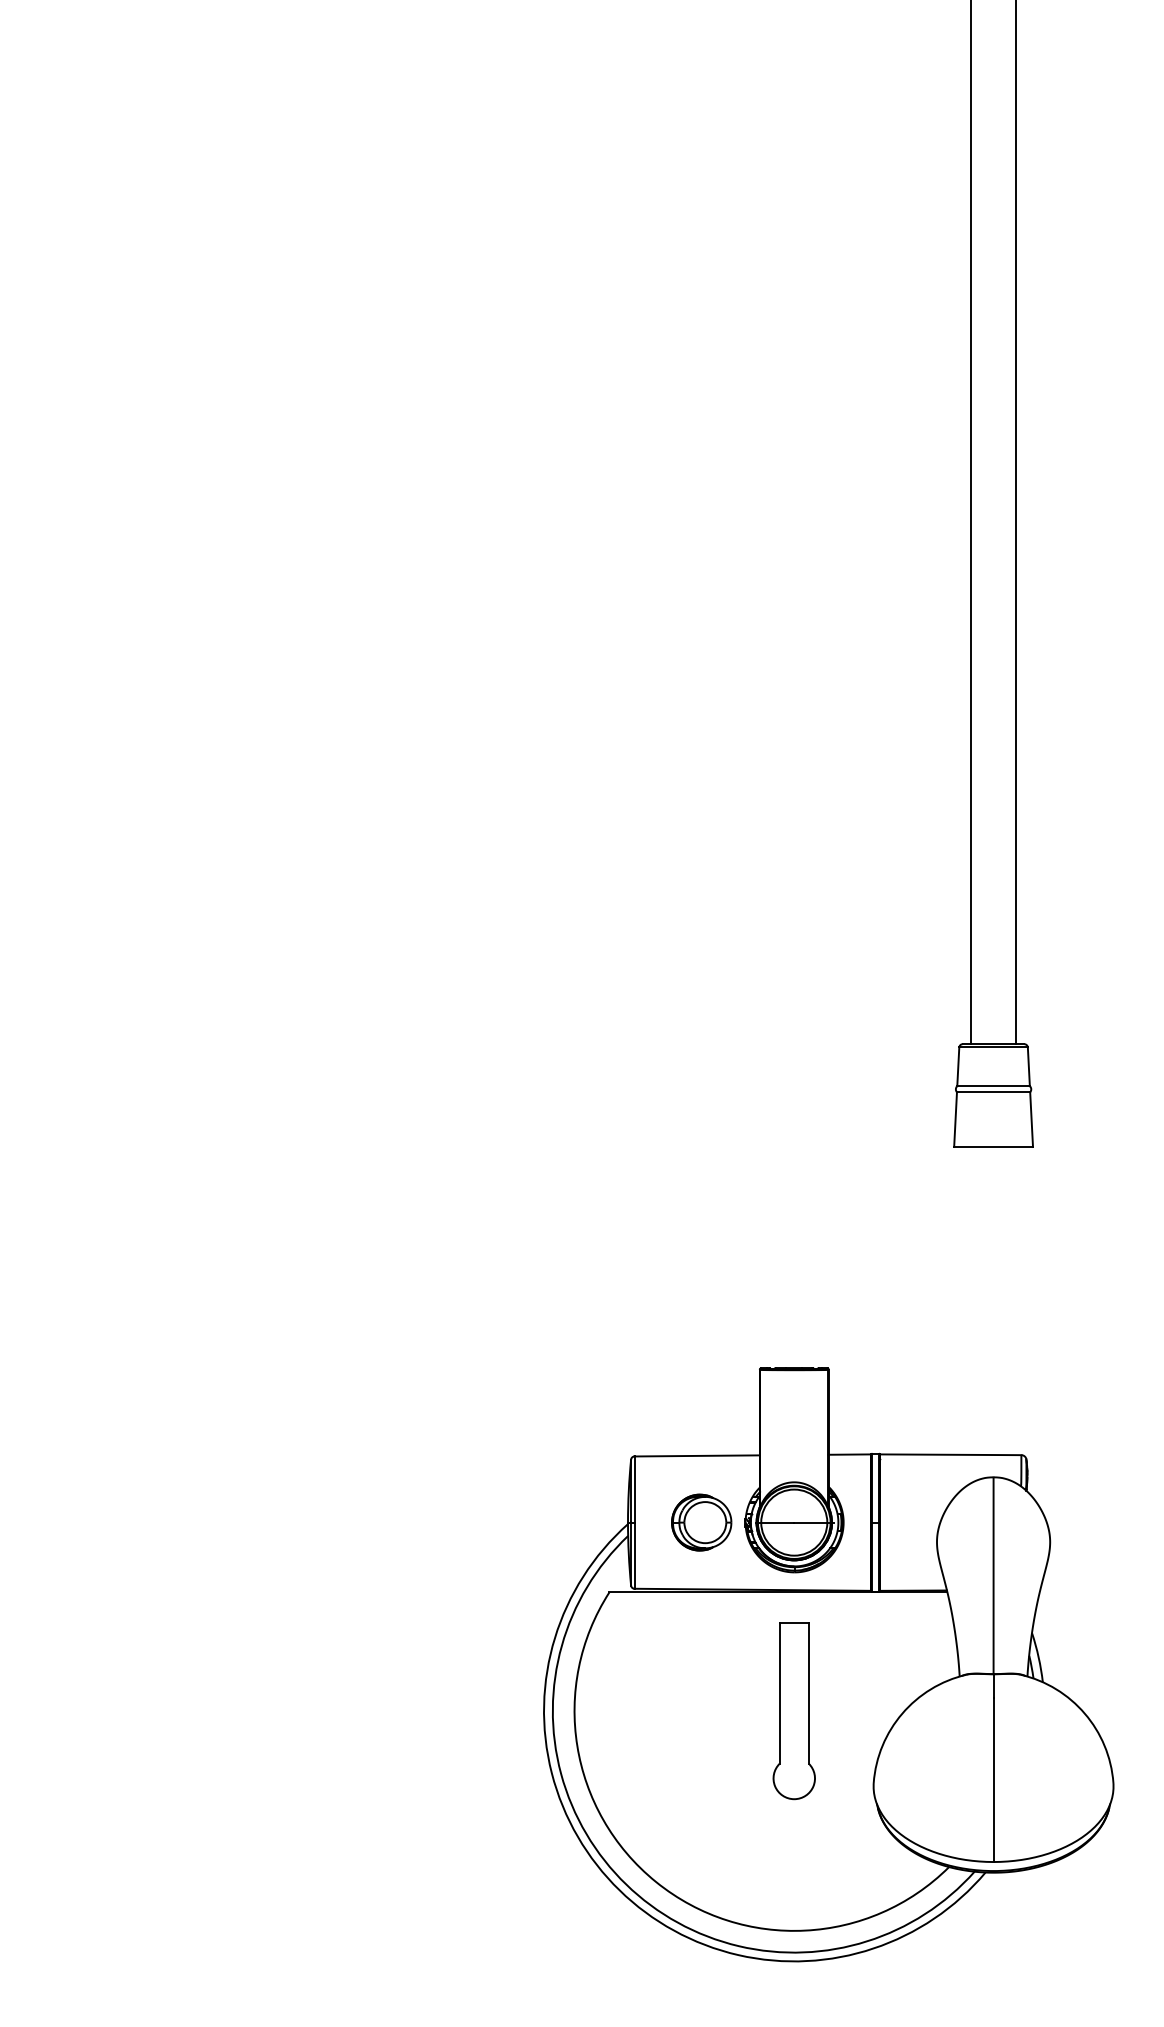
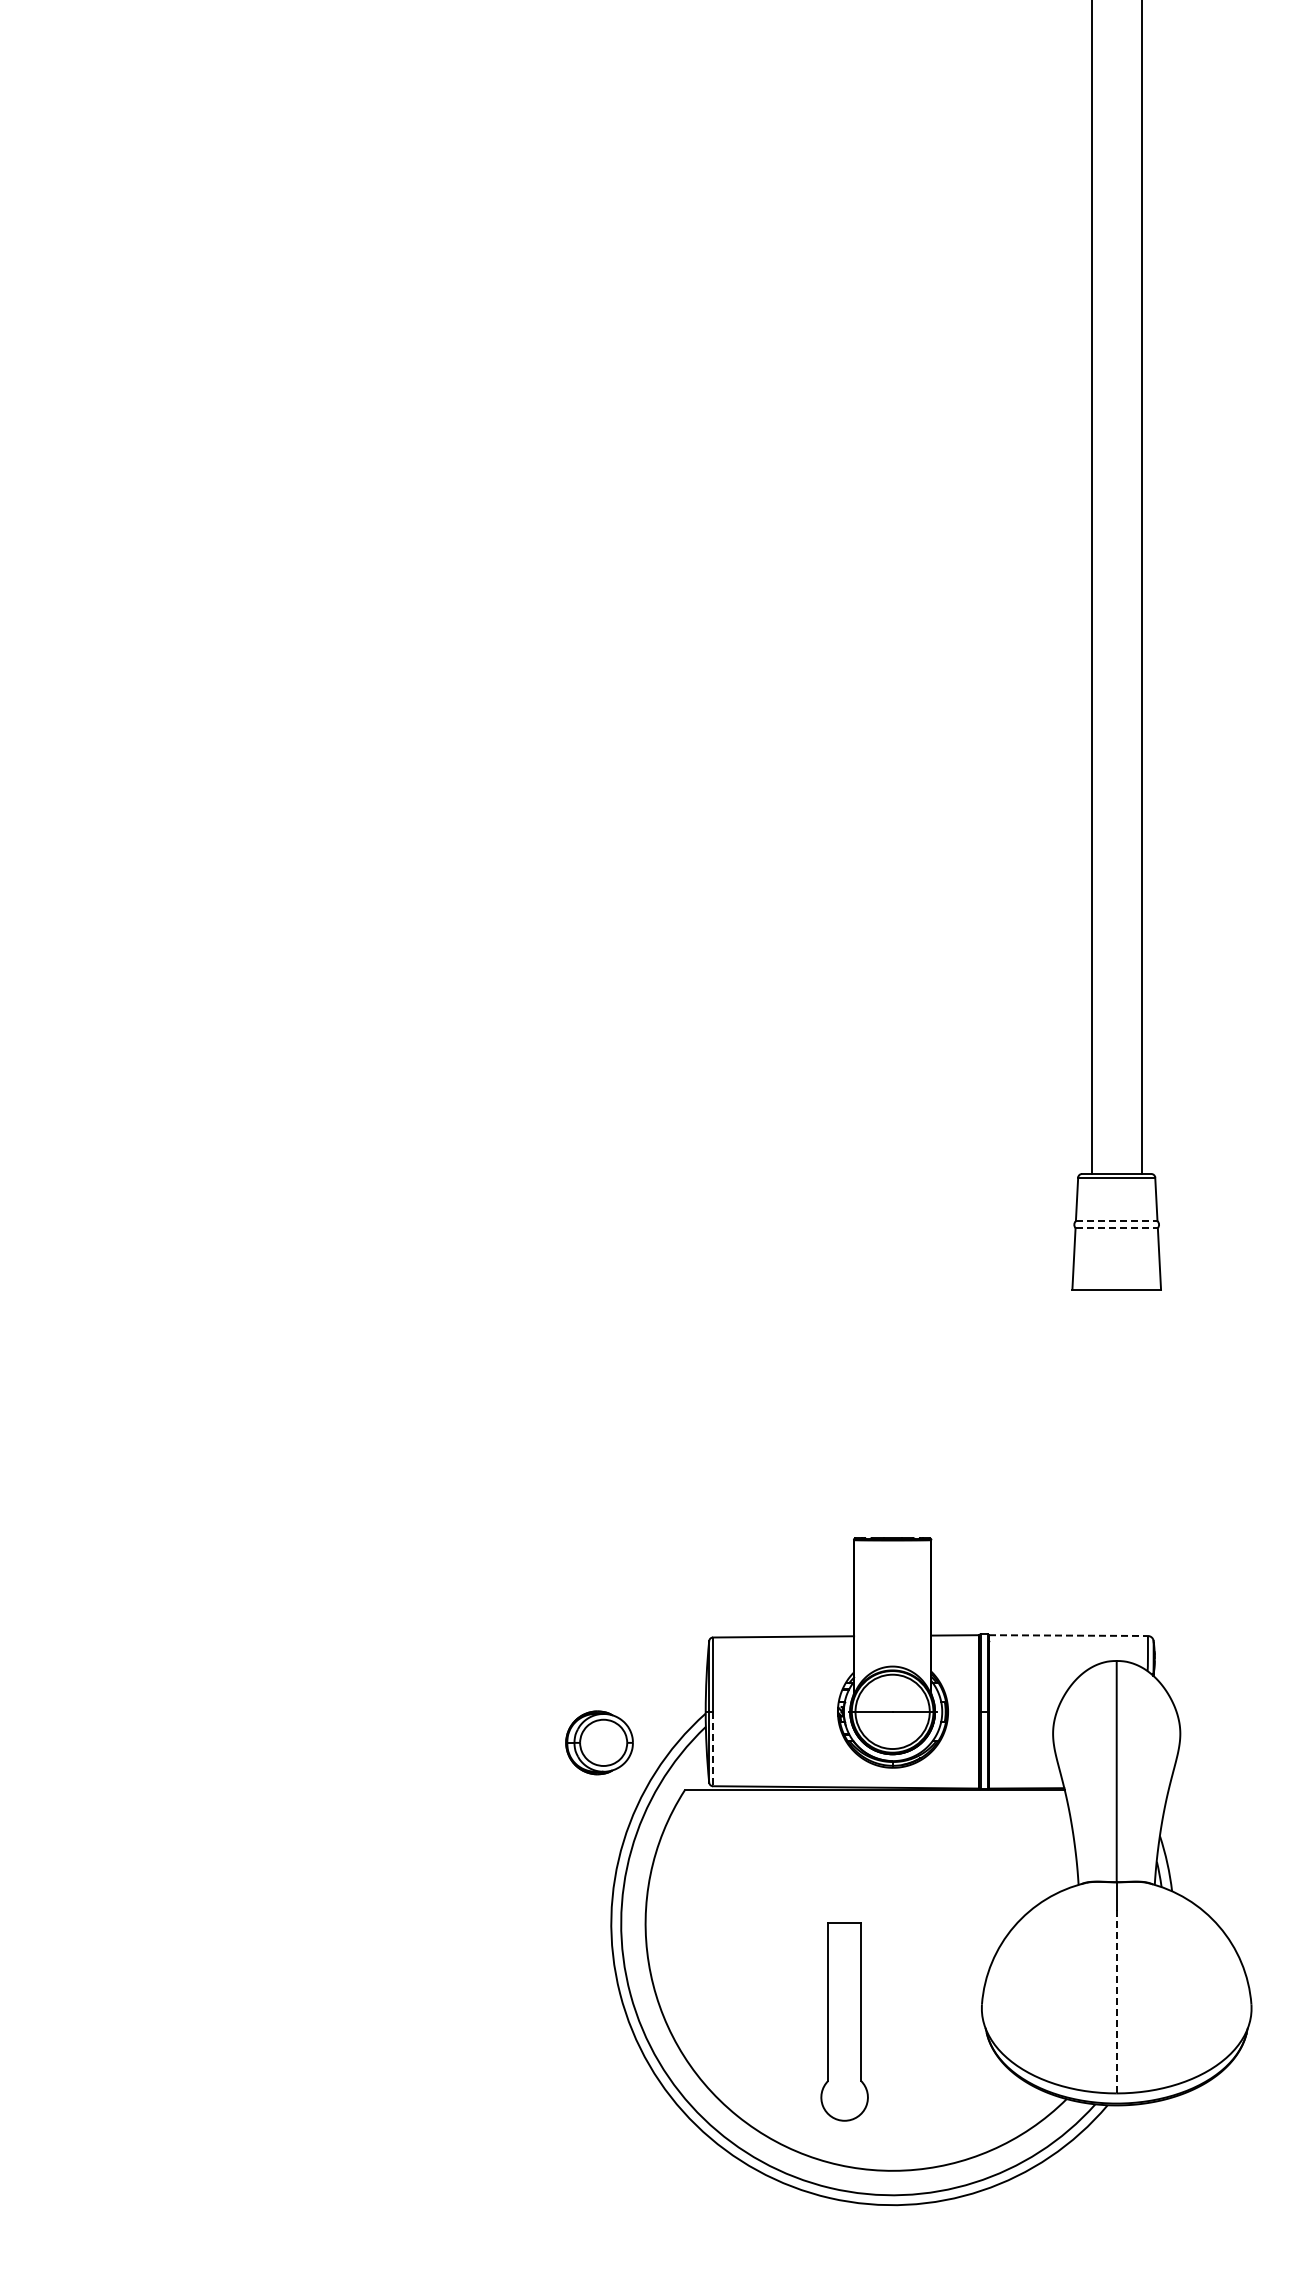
line: (993, 1086) -> (1116, 1221), solid -> dashed
line: (994, 1092) -> (1117, 1228), solid -> dashed
line: (950, 1454) -> (1068, 1635), solid -> dashed
part: (701, 1522) -> (599, 1742), moved
line: (634, 1556) -> (713, 1749), solid -> dashed
part: (794, 1710) -> (844, 2021), moved
line: (993, 1780) -> (1116, 2001), solid -> dashed

